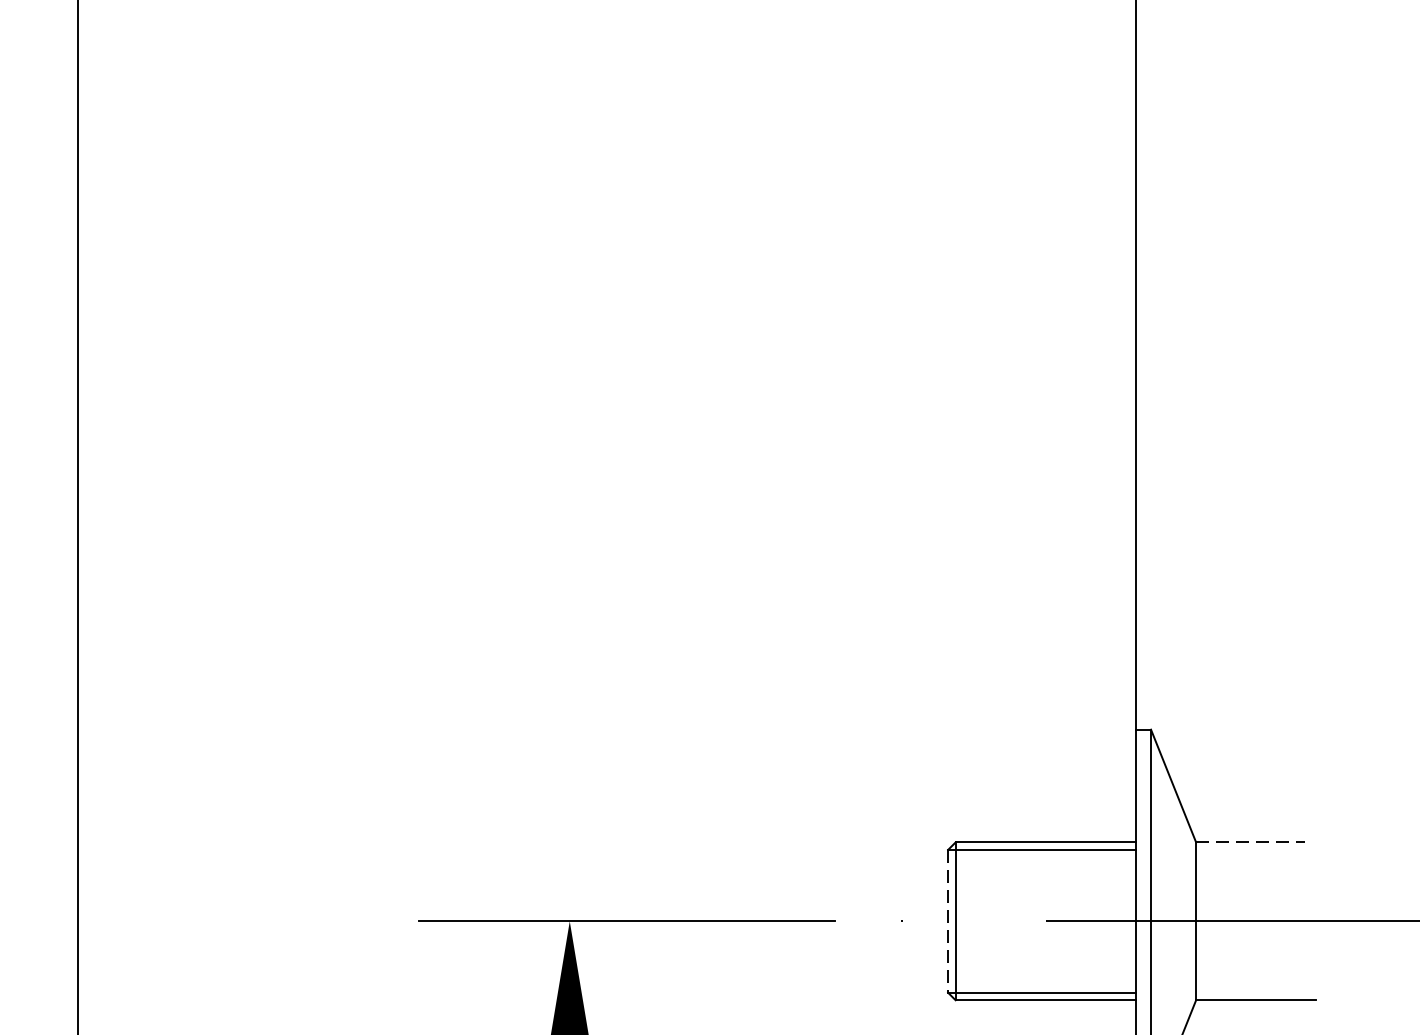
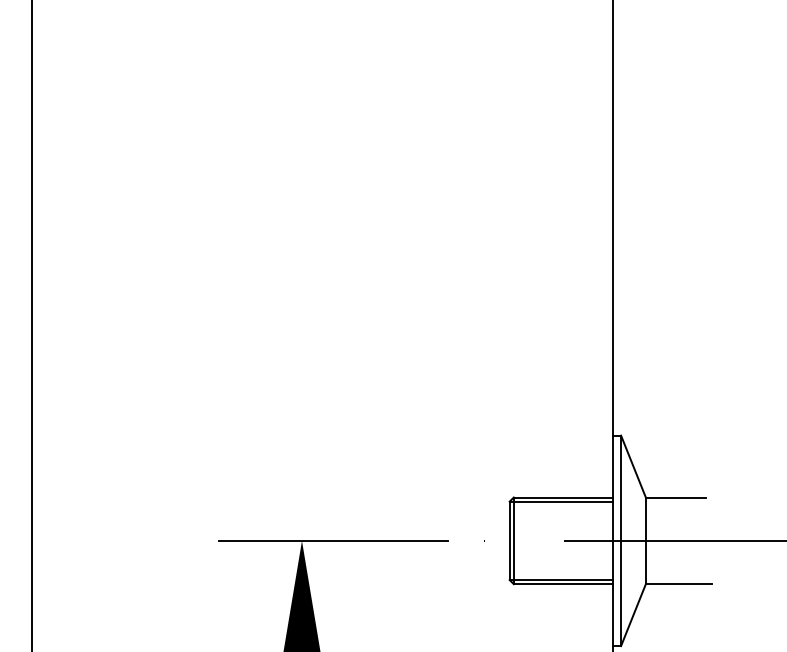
line: (1250, 842) -> (675, 497), dashed -> solid
line: (947, 922) -> (509, 541), dashed -> solid

